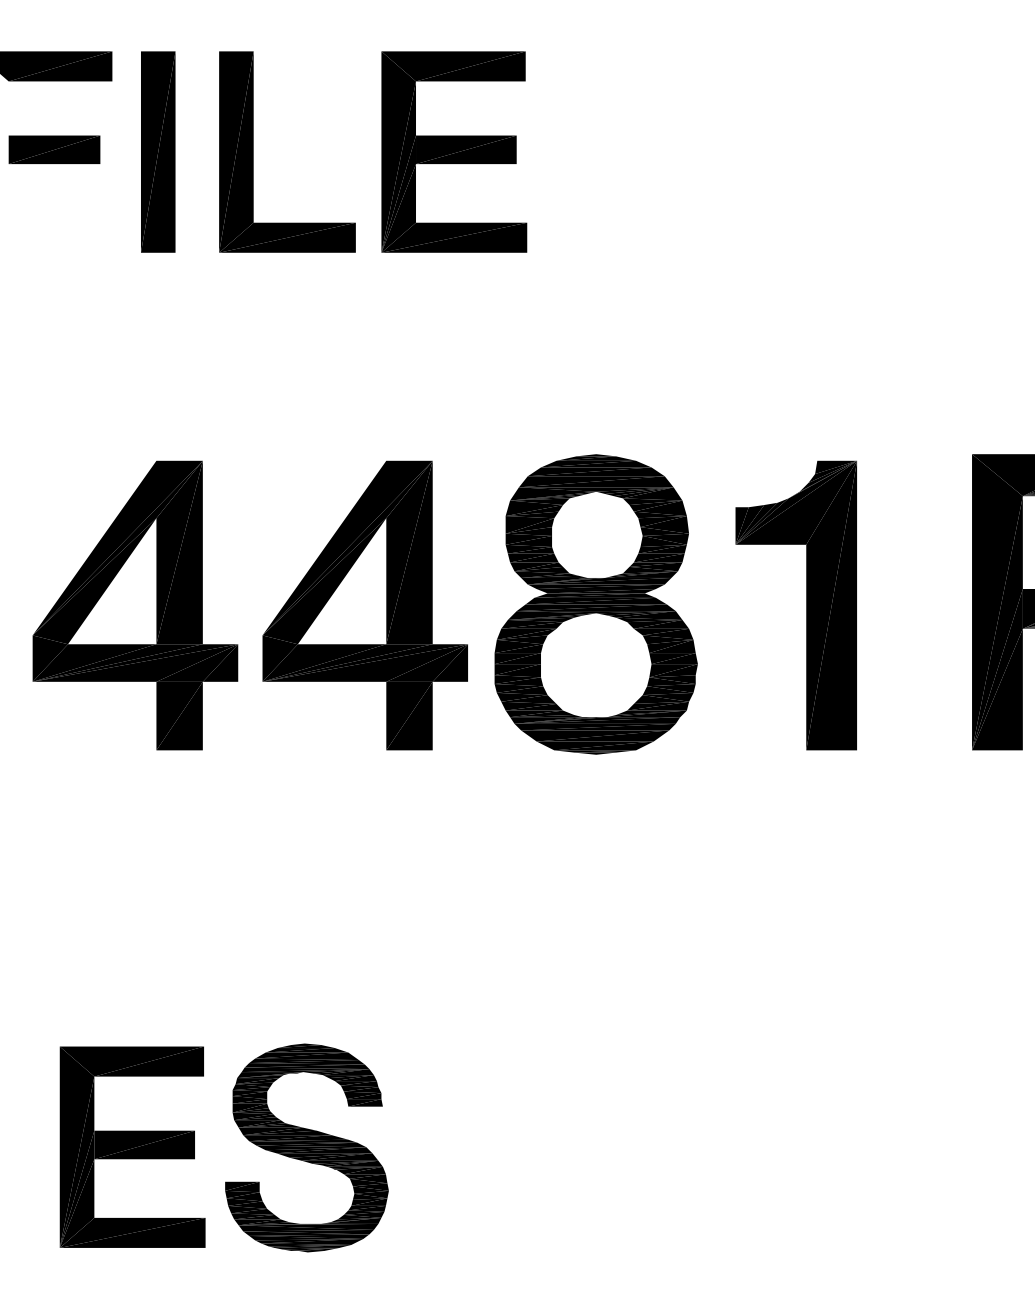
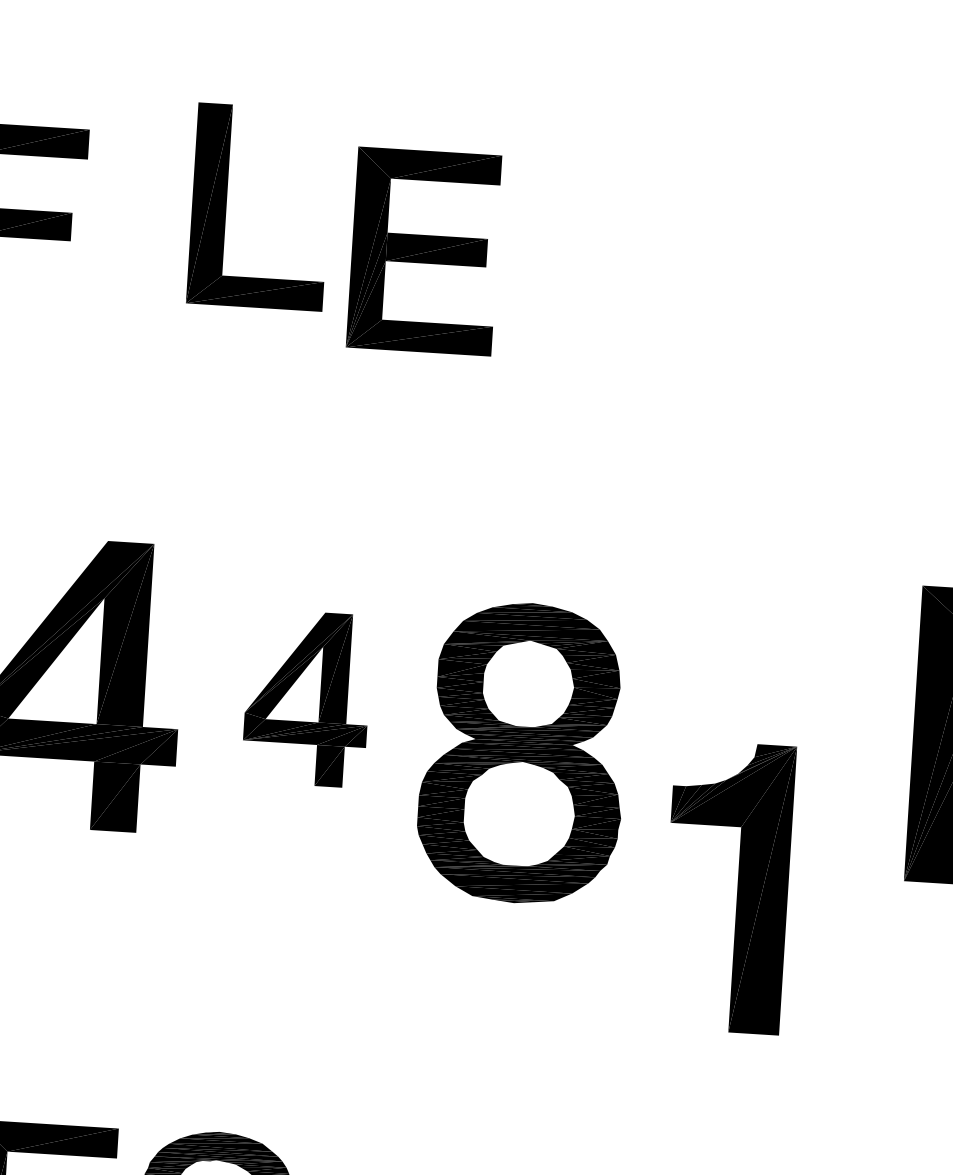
part: (158, 151) -> (129, 232), removed
part: (253, 151) -> (226, 204), moved
part: (595, 604) -> (522, 753), moved
part: (364, 605) -> (306, 698), size x0.6
part: (806, 605) -> (737, 887), moved

